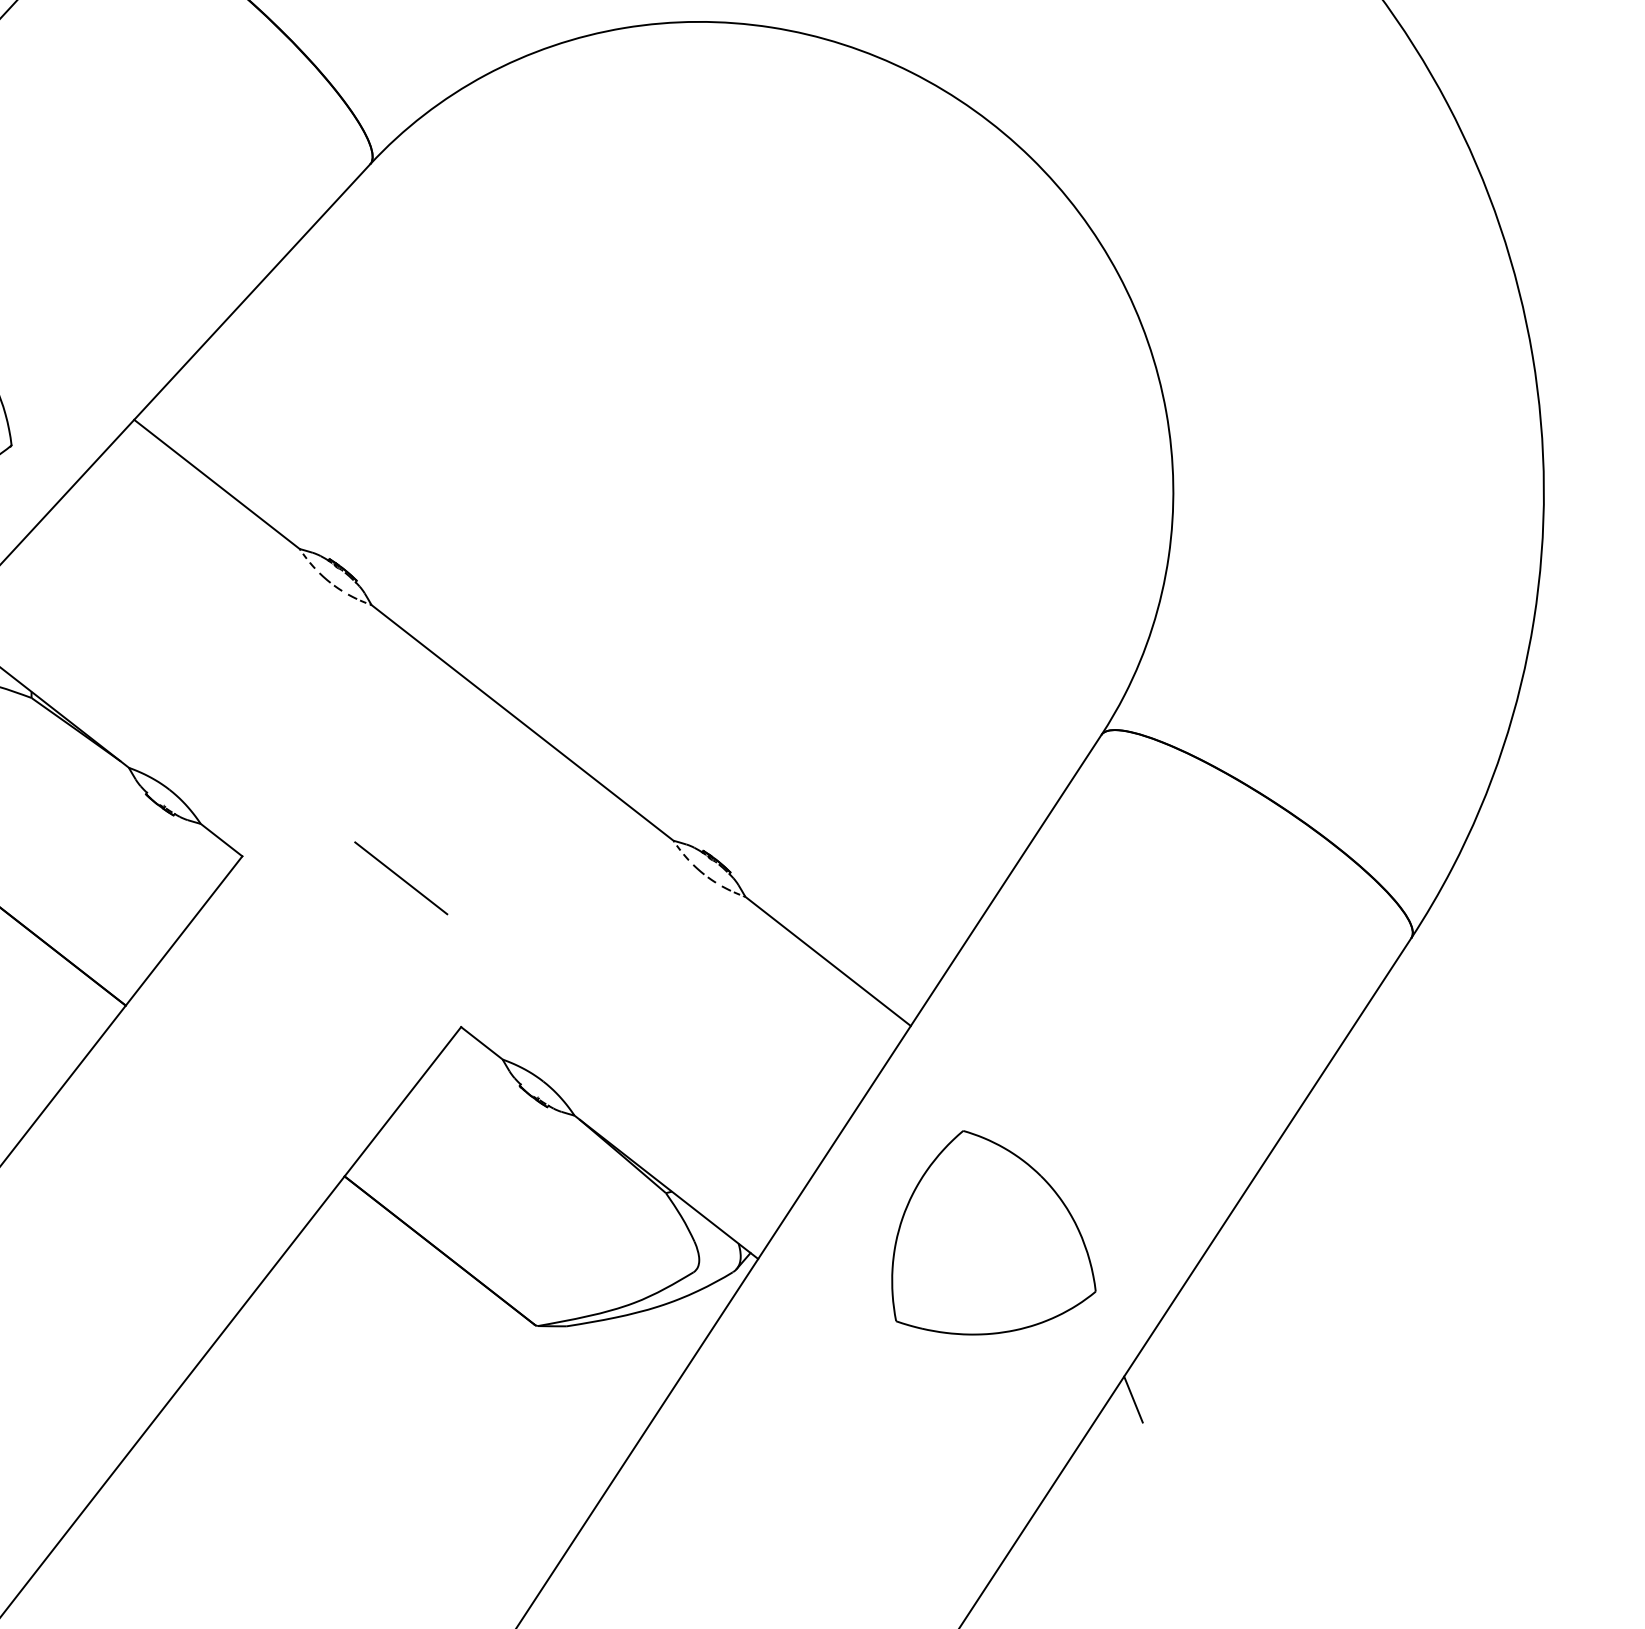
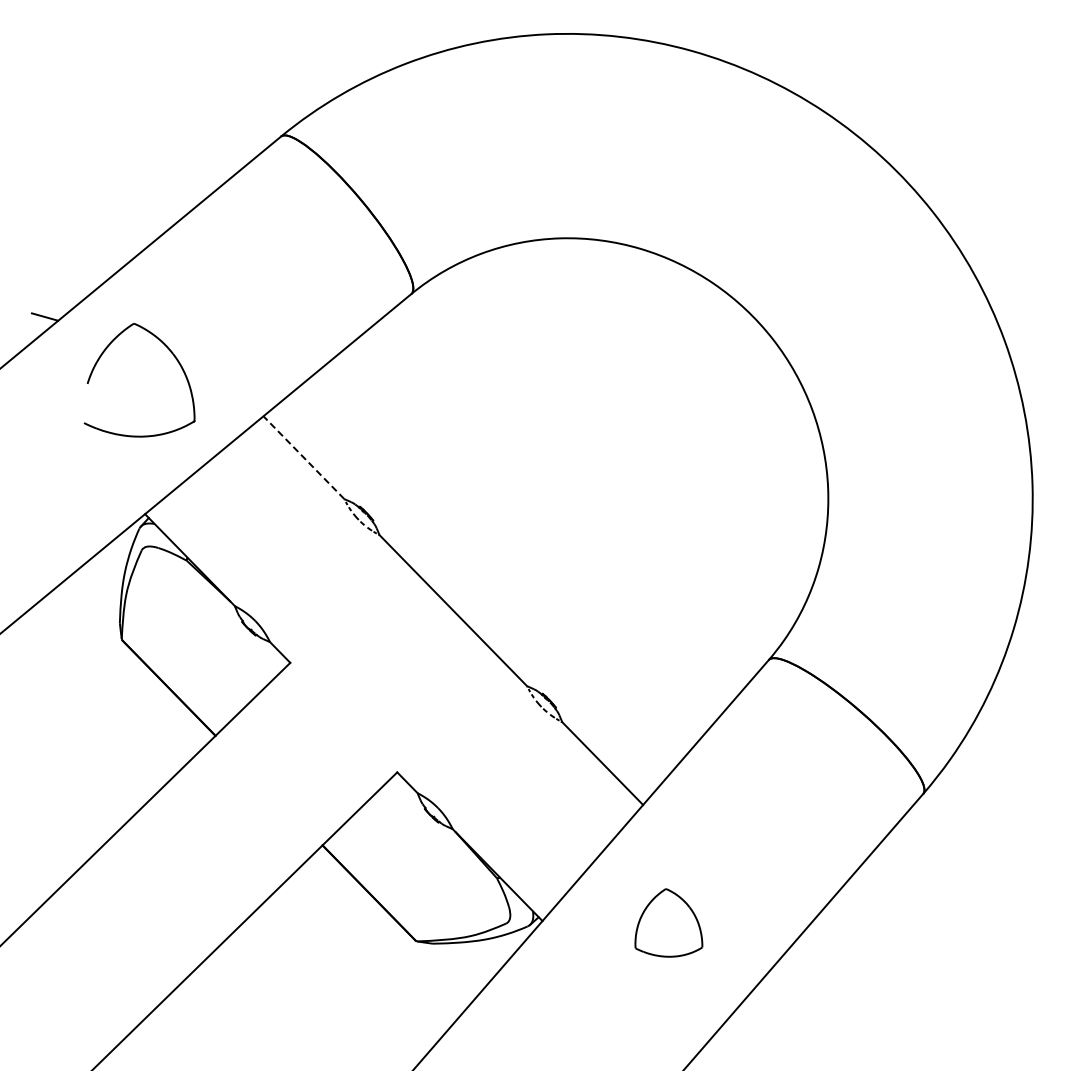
line: (216, 484) -> (303, 457), solid -> dashed
line: (401, 878) -> (375, 686), removed
part: (984, 1230) -> (668, 922), size x0.6
line: (1132, 1399) -> (736, 1025), removed

